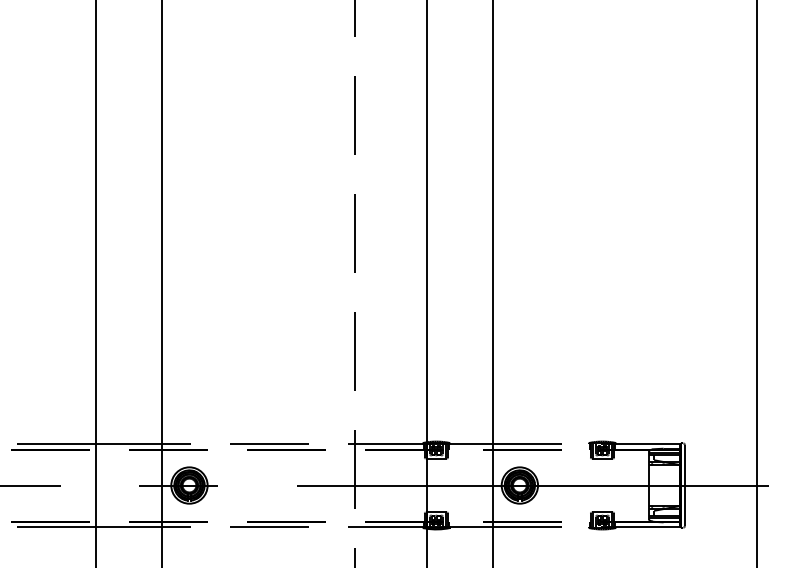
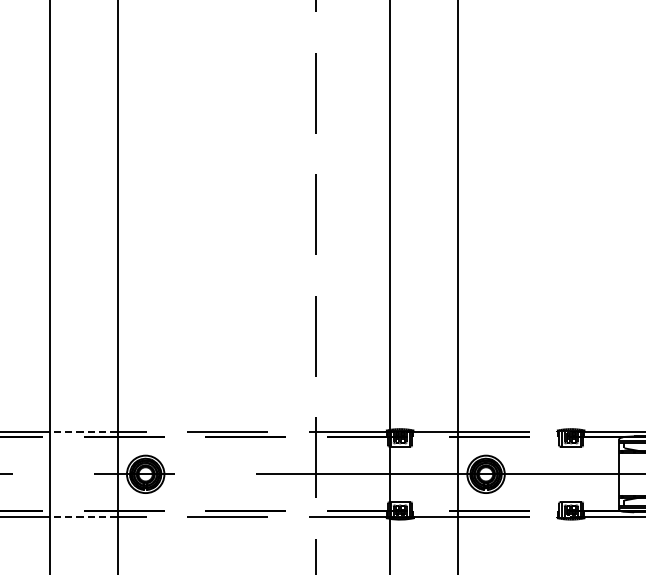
line: (128, 444) -> (82, 432), solid -> dashed
line: (128, 526) -> (82, 516), solid -> dashed

